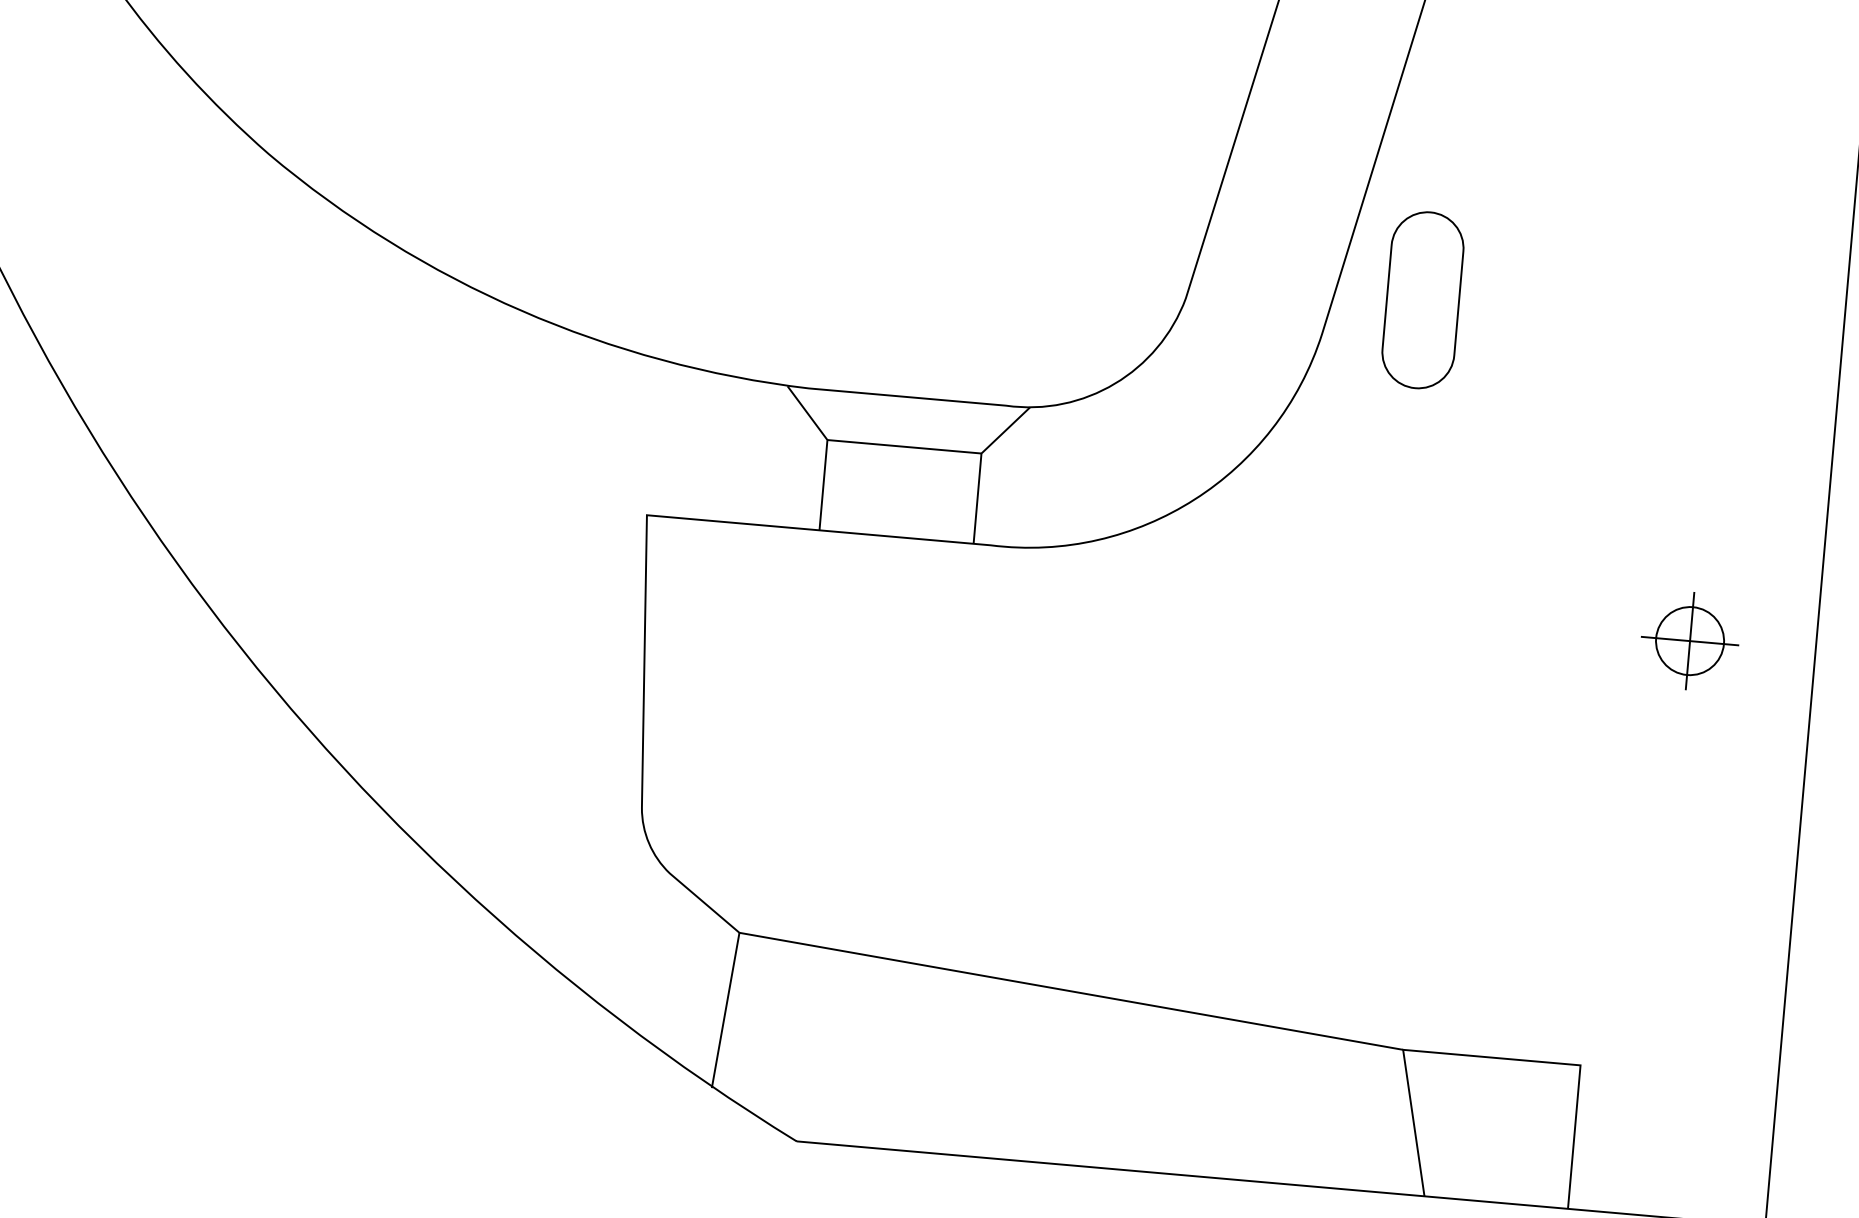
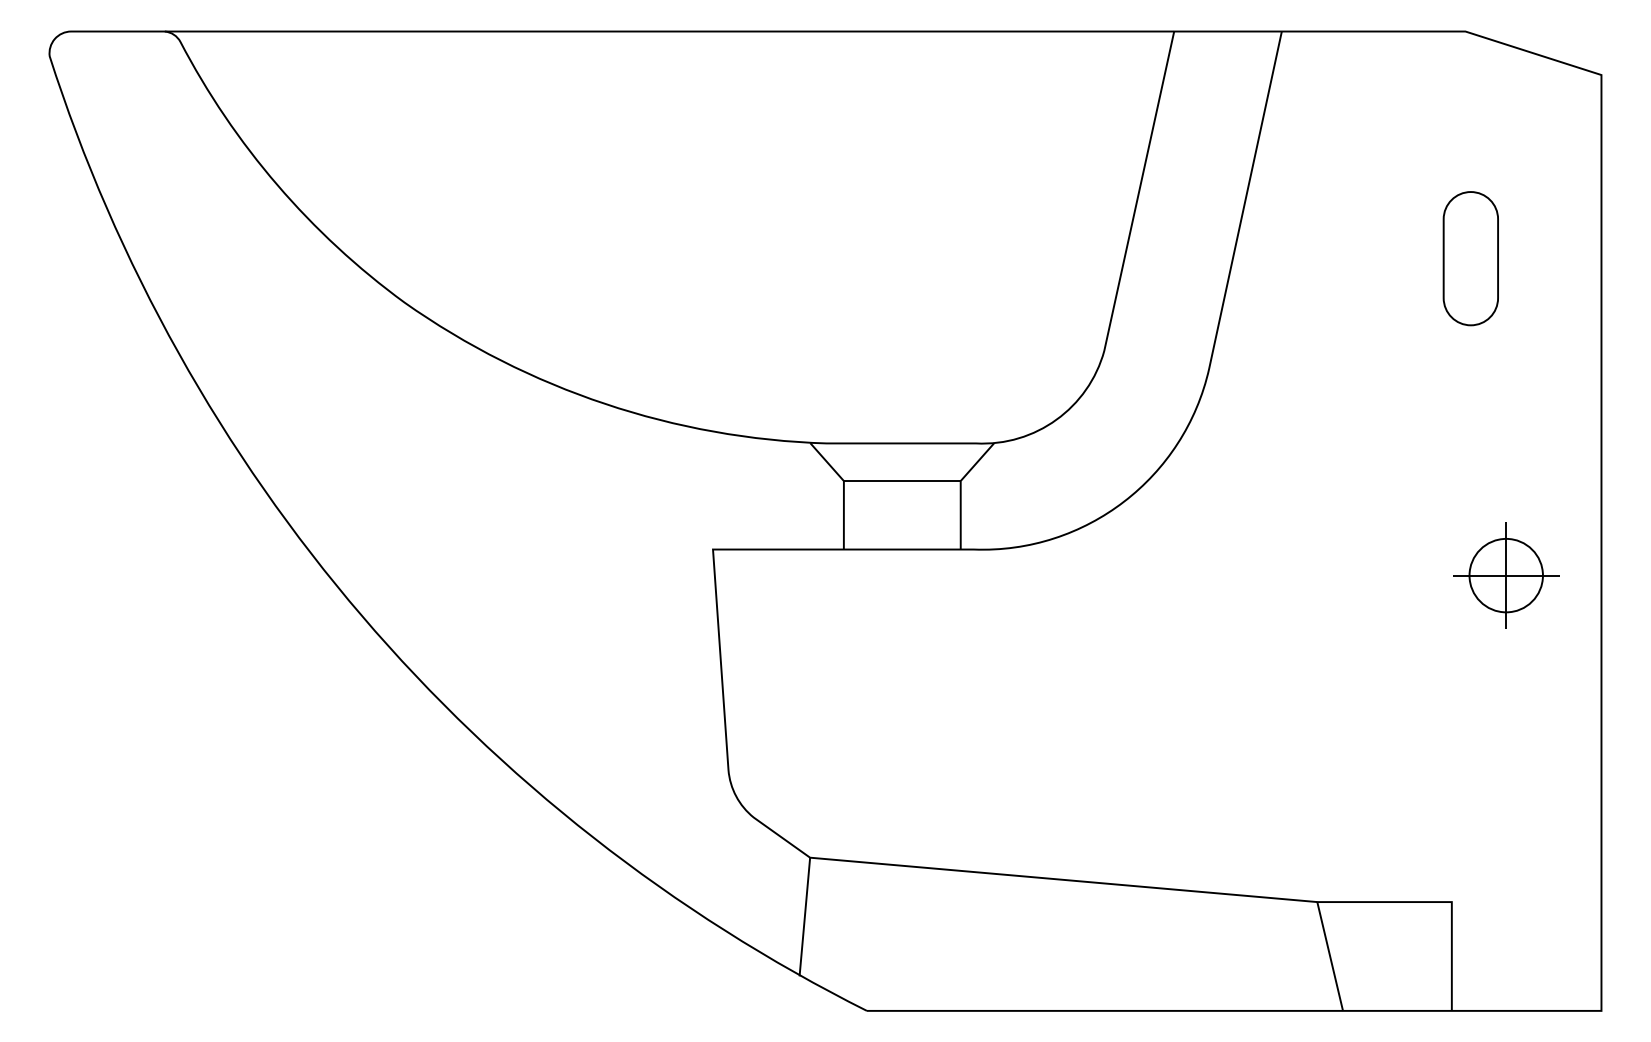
part: (1422, 300) -> (1470, 258), moved
part: (1690, 641) -> (1506, 575), size x1.43

